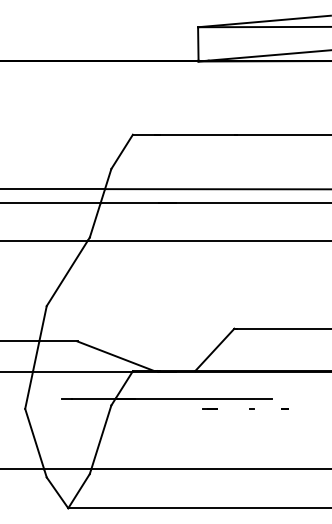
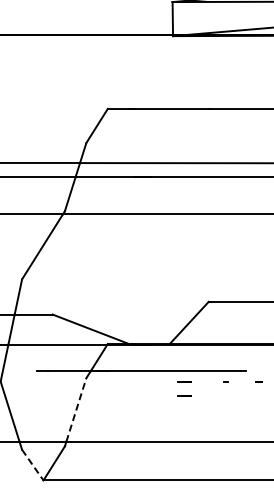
line: (209, 422) -> (183, 395), added
line: (101, 437) -> (76, 410), solid -> dashed
line: (57, 492) -> (32, 464), solid -> dashed

